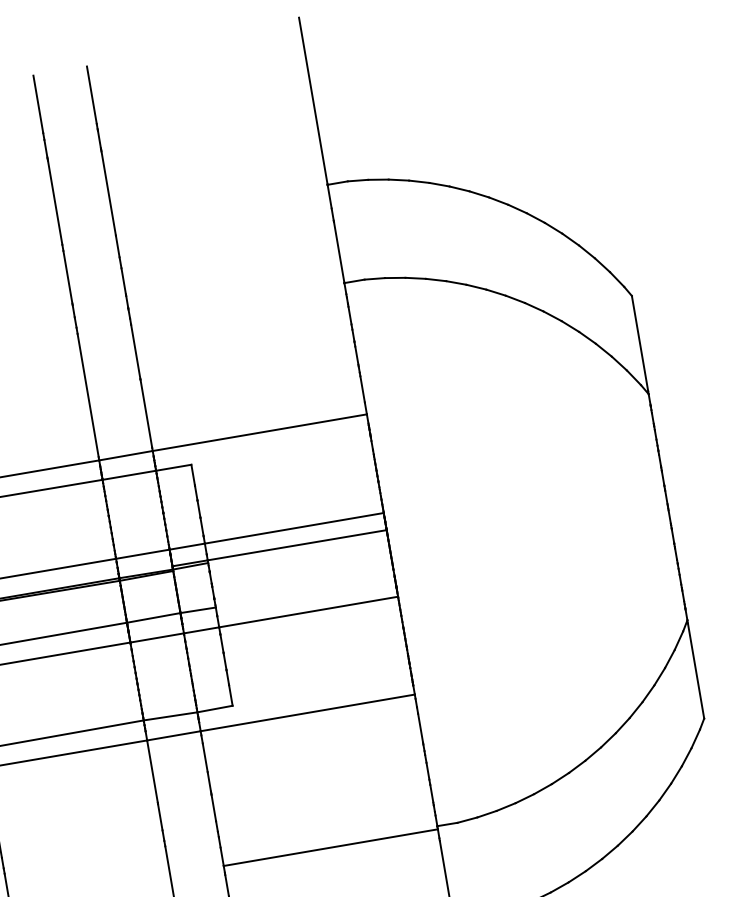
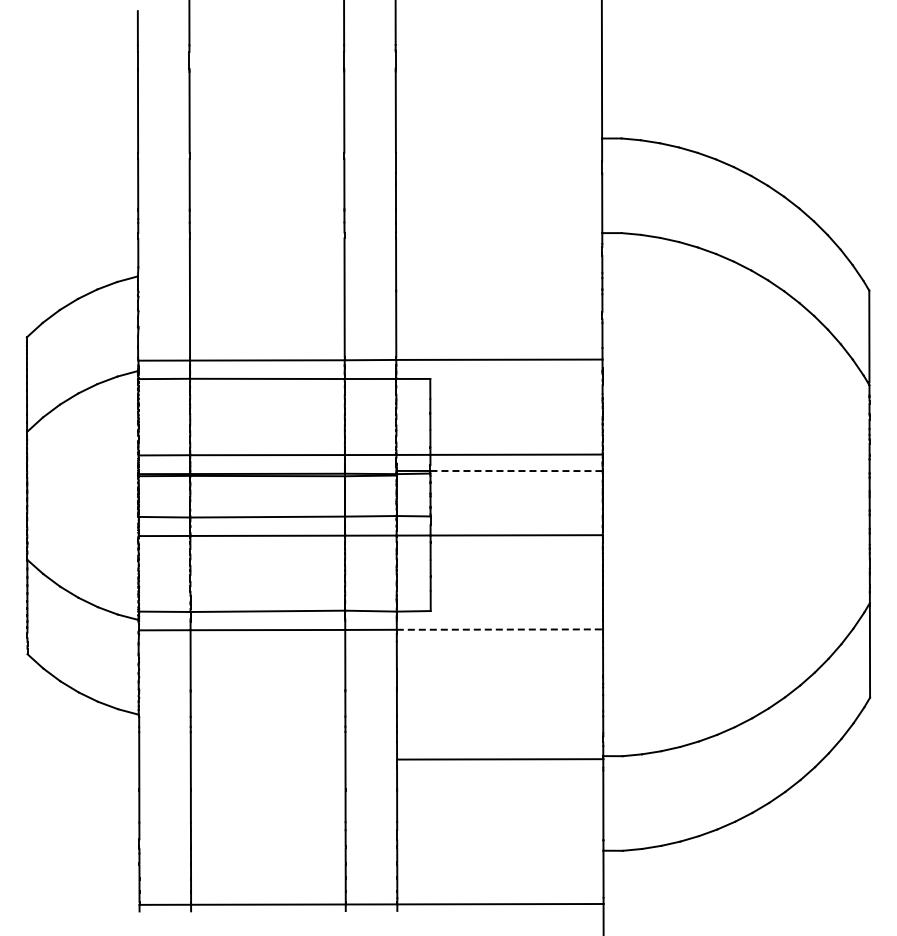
line: (298, 545) -> (517, 471), solid -> dashed
line: (308, 712) -> (500, 629), solid -> dashed

